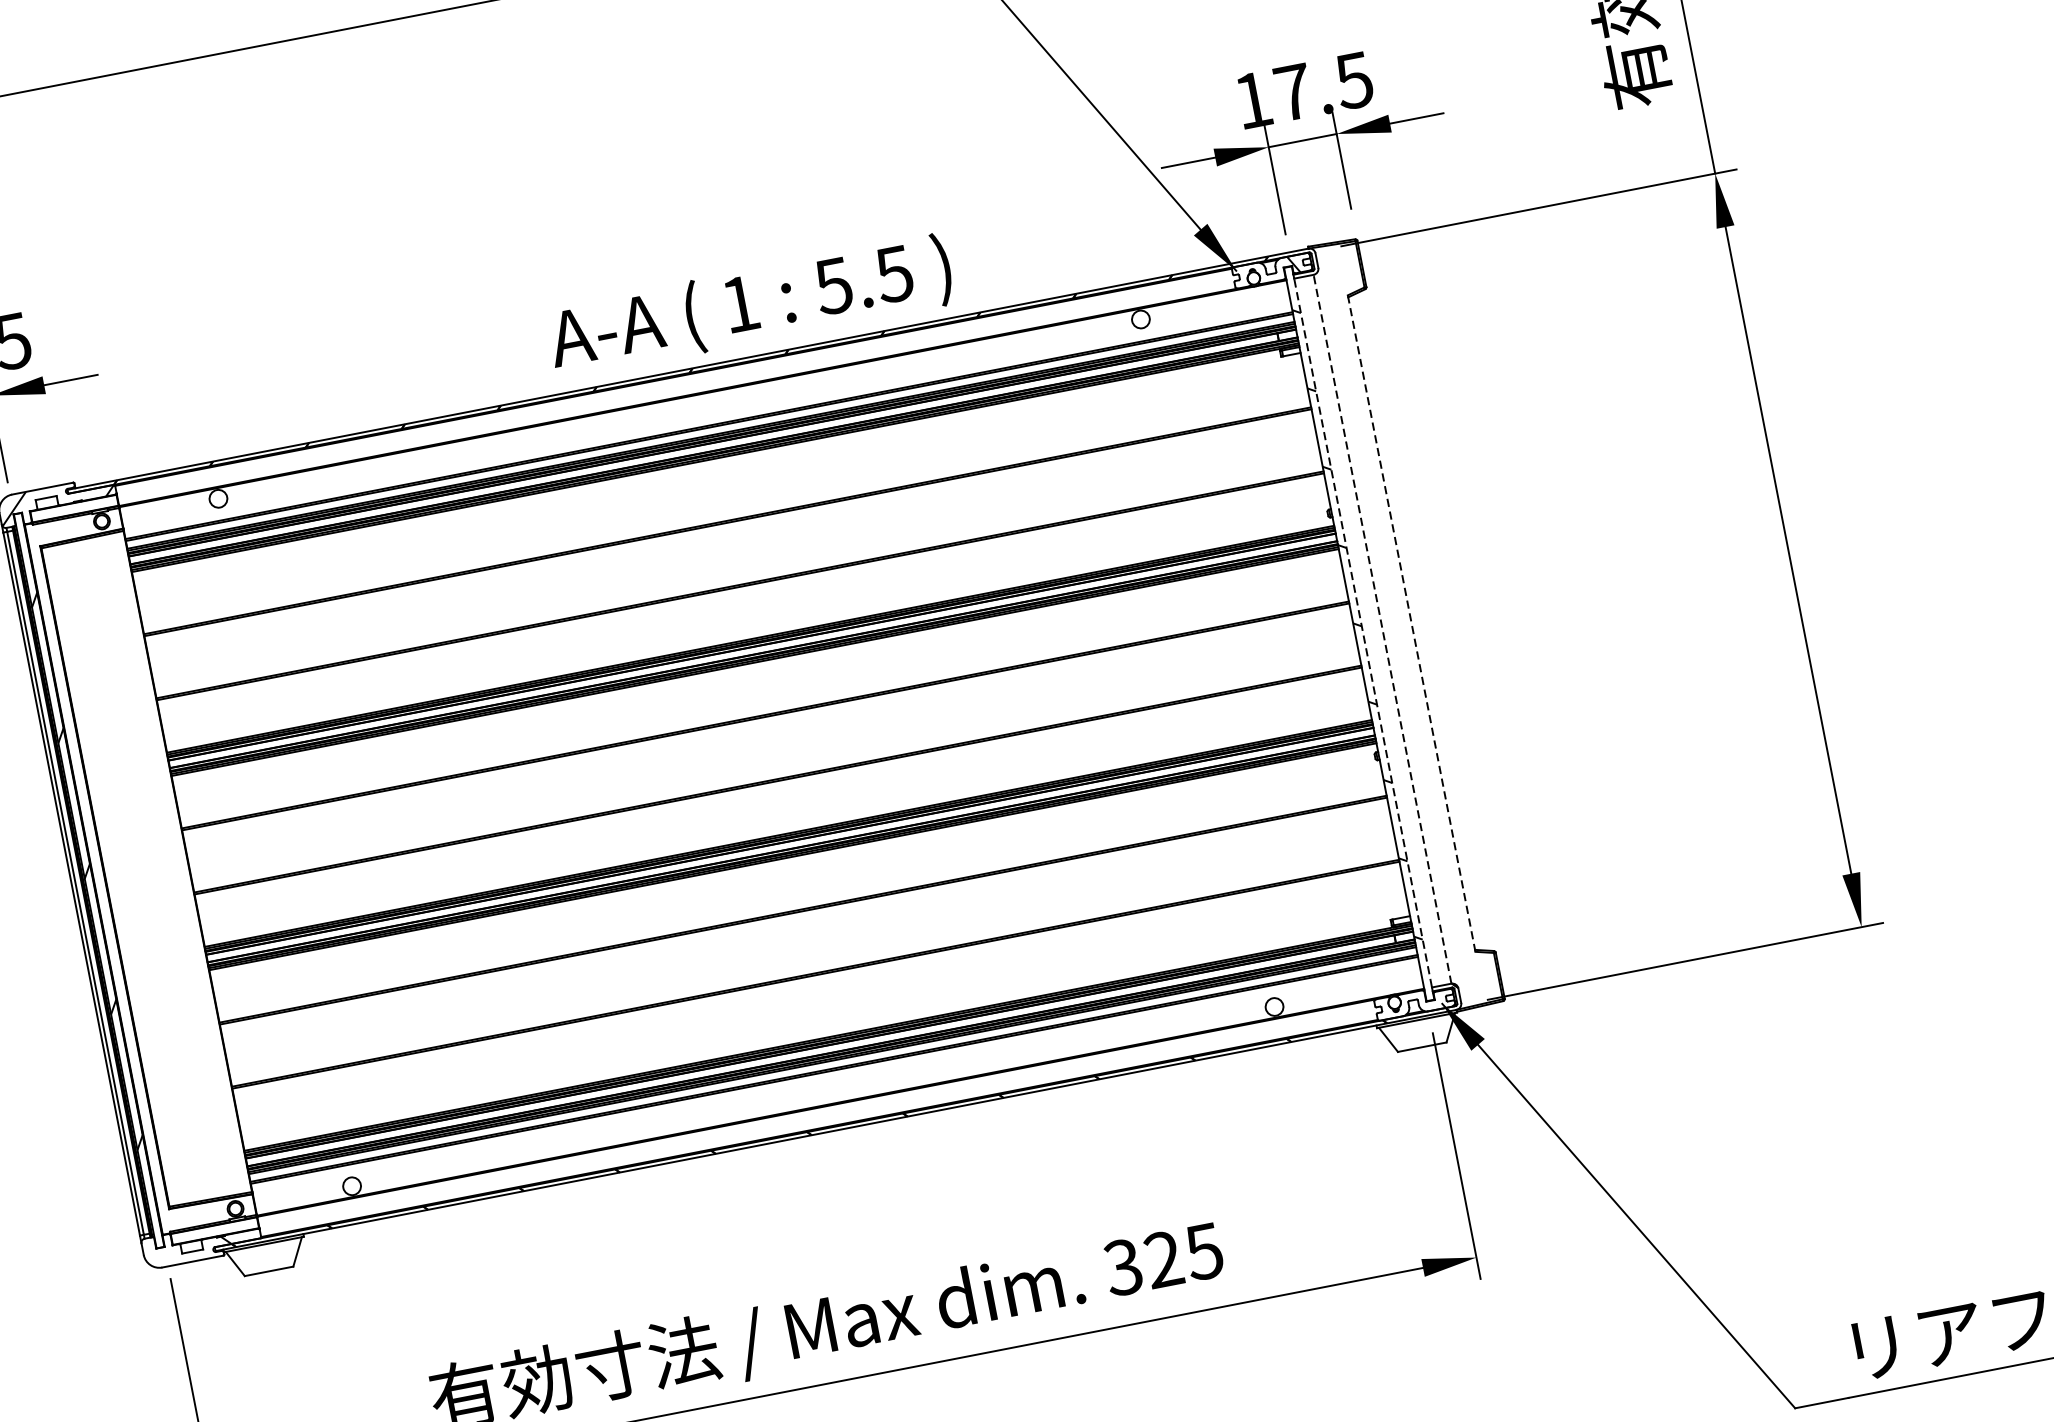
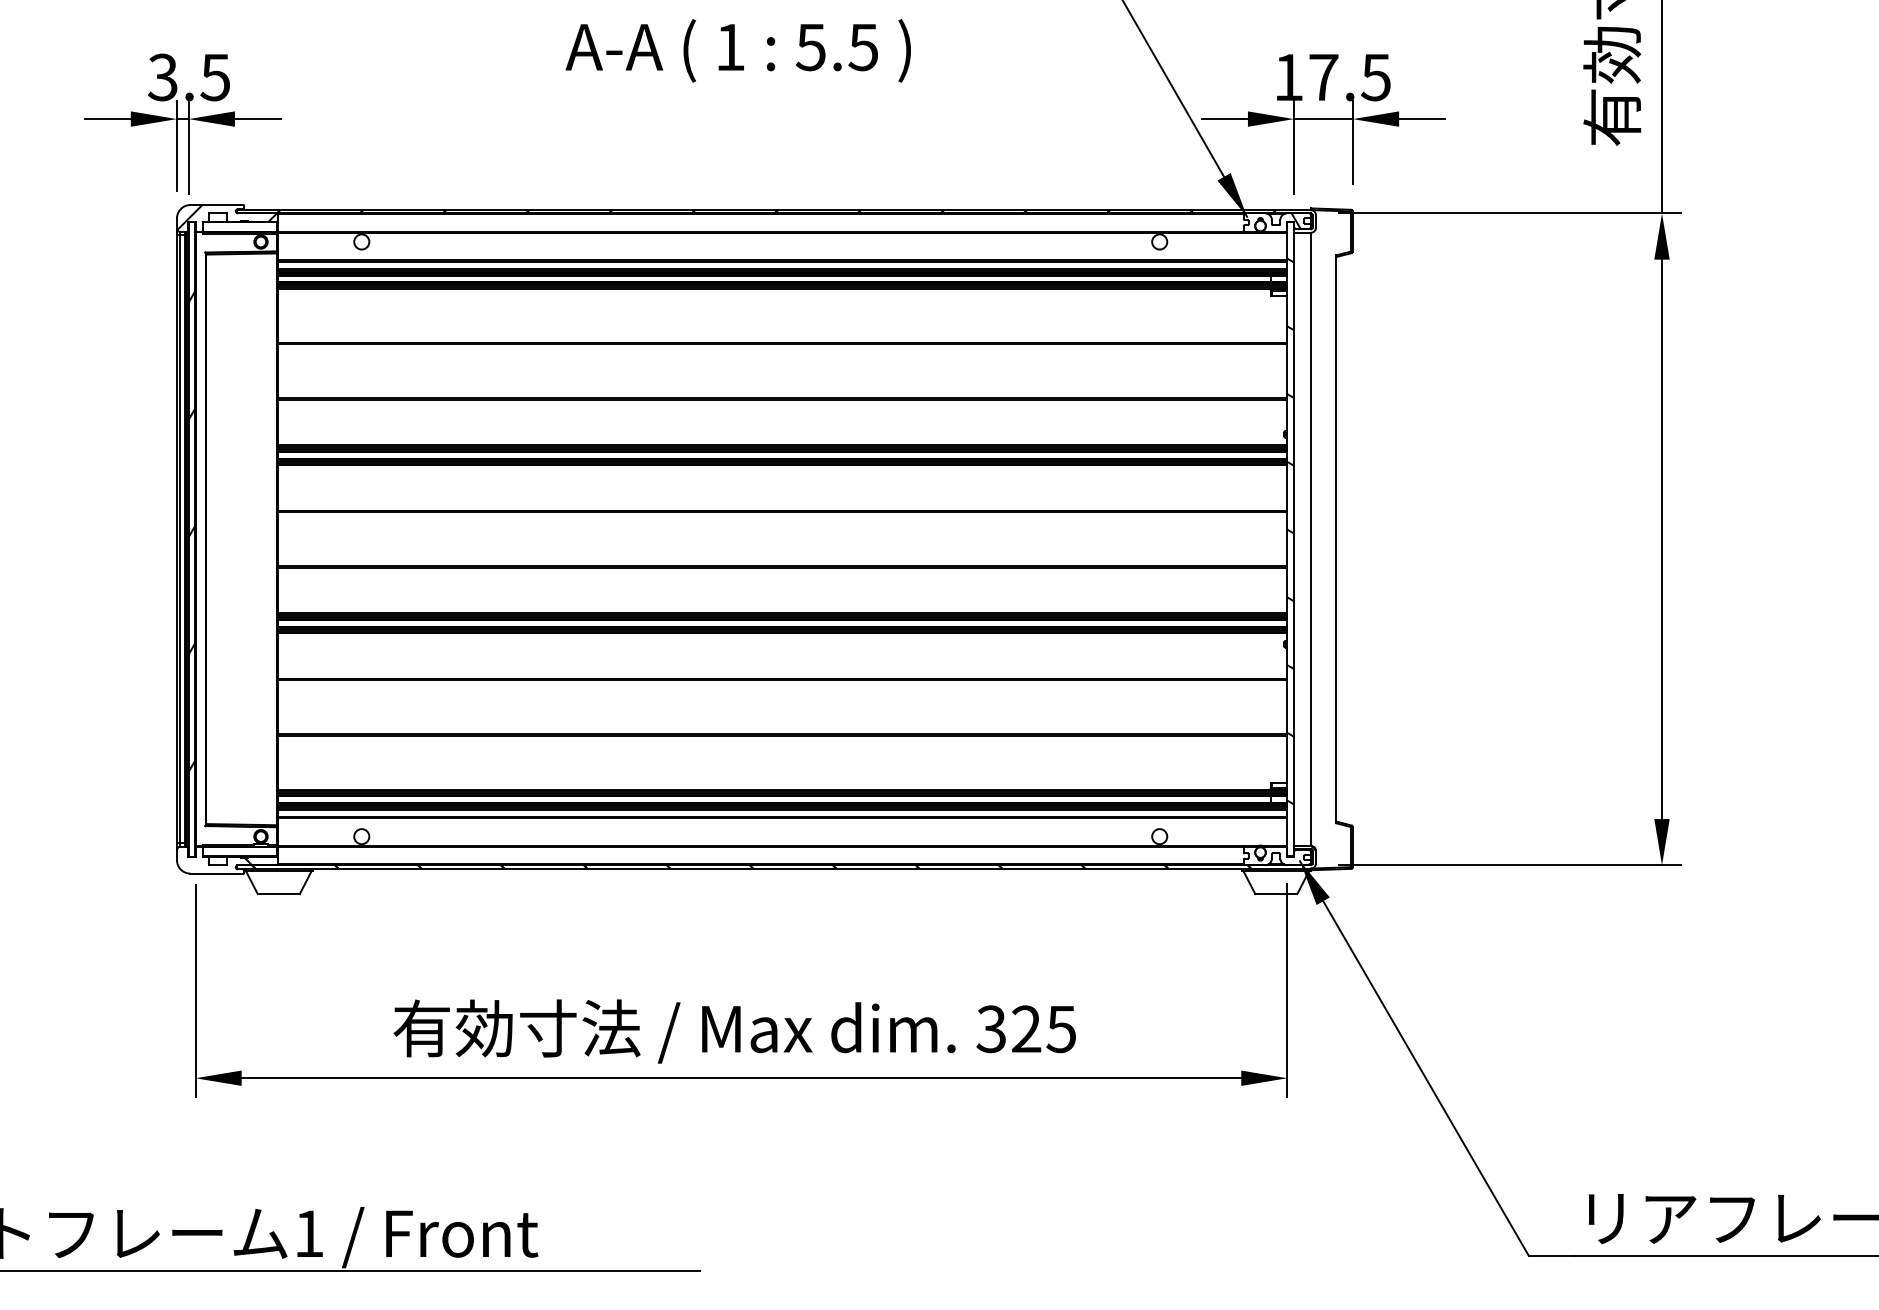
text: (749, 306) -> (737, 50), moved
line: (1412, 623) -> (1336, 539), dashed -> solid
line: (1382, 629) -> (1310, 539), dashed -> solid
line: (1363, 631) -> (1294, 538), dashed -> solid

